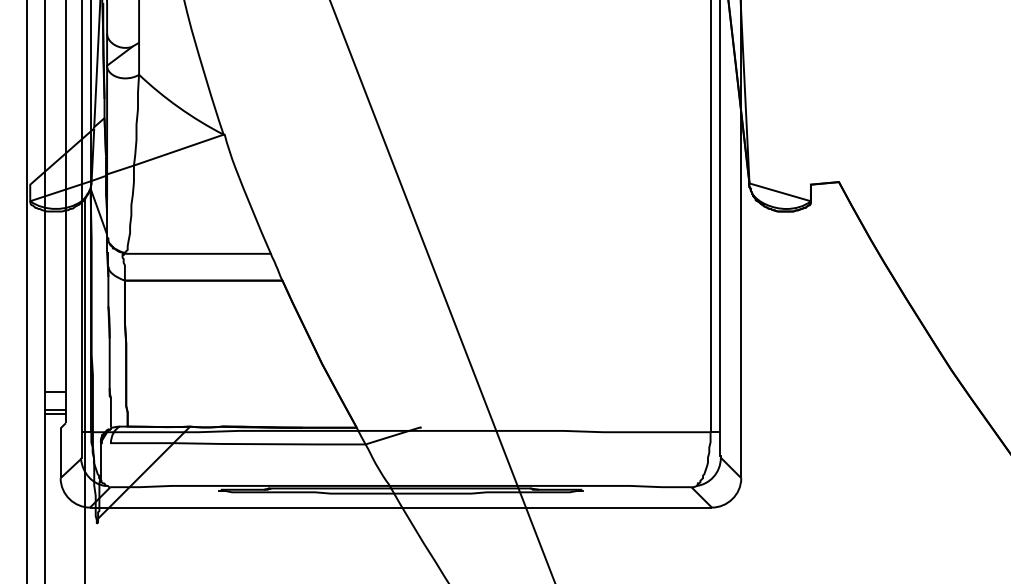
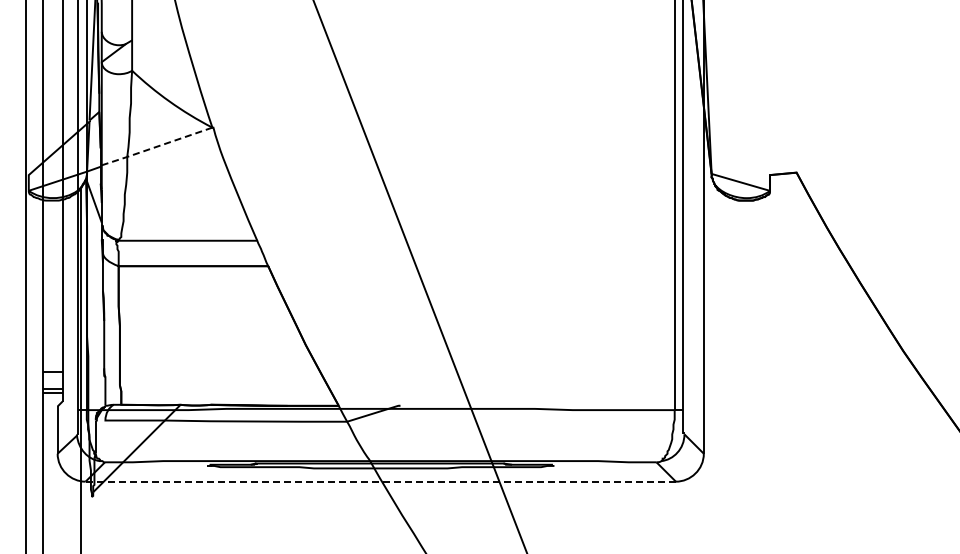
line: (164, 154) -> (156, 146), solid -> dashed
line: (401, 507) -> (381, 481), solid -> dashed

